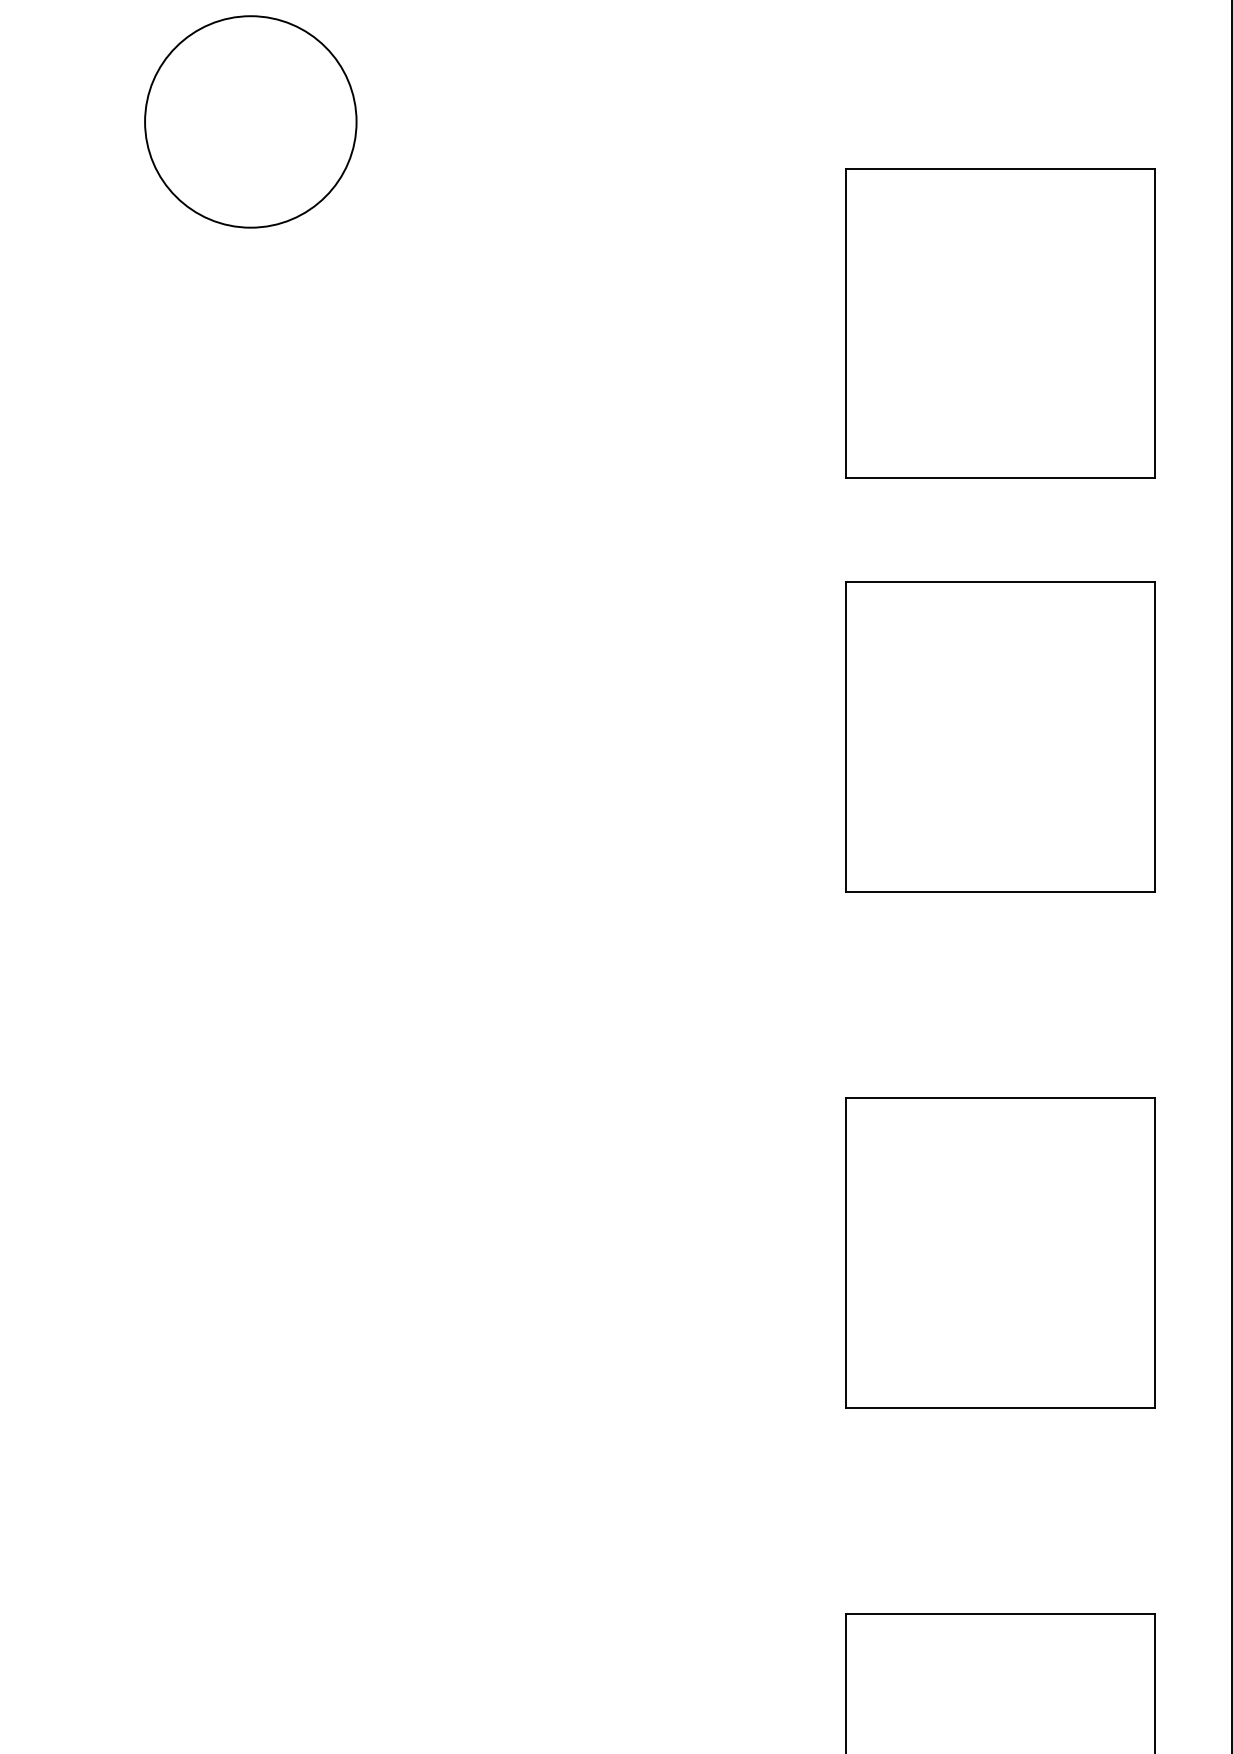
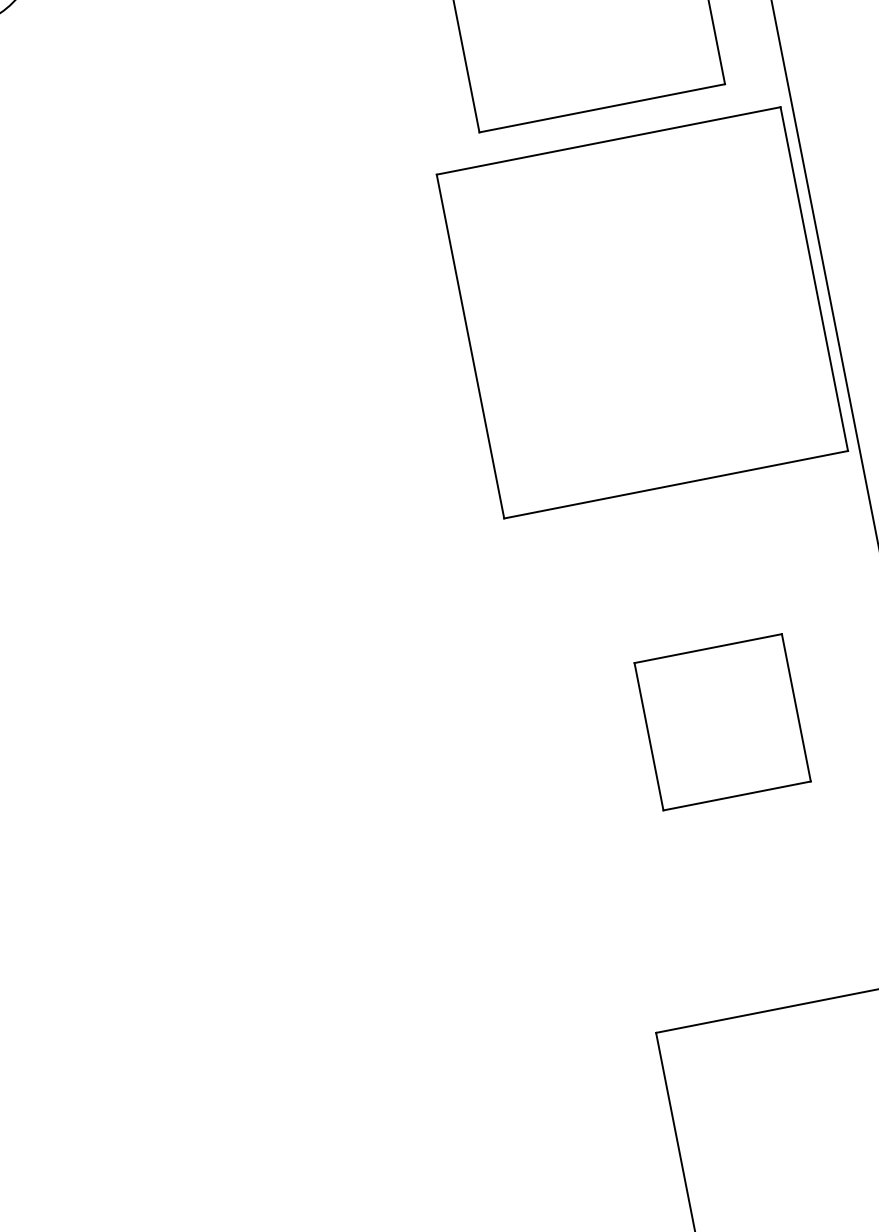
part: (1000, 736) -> (642, 312), size x1.4
part: (1000, 1252) -> (722, 721), size x0.6

